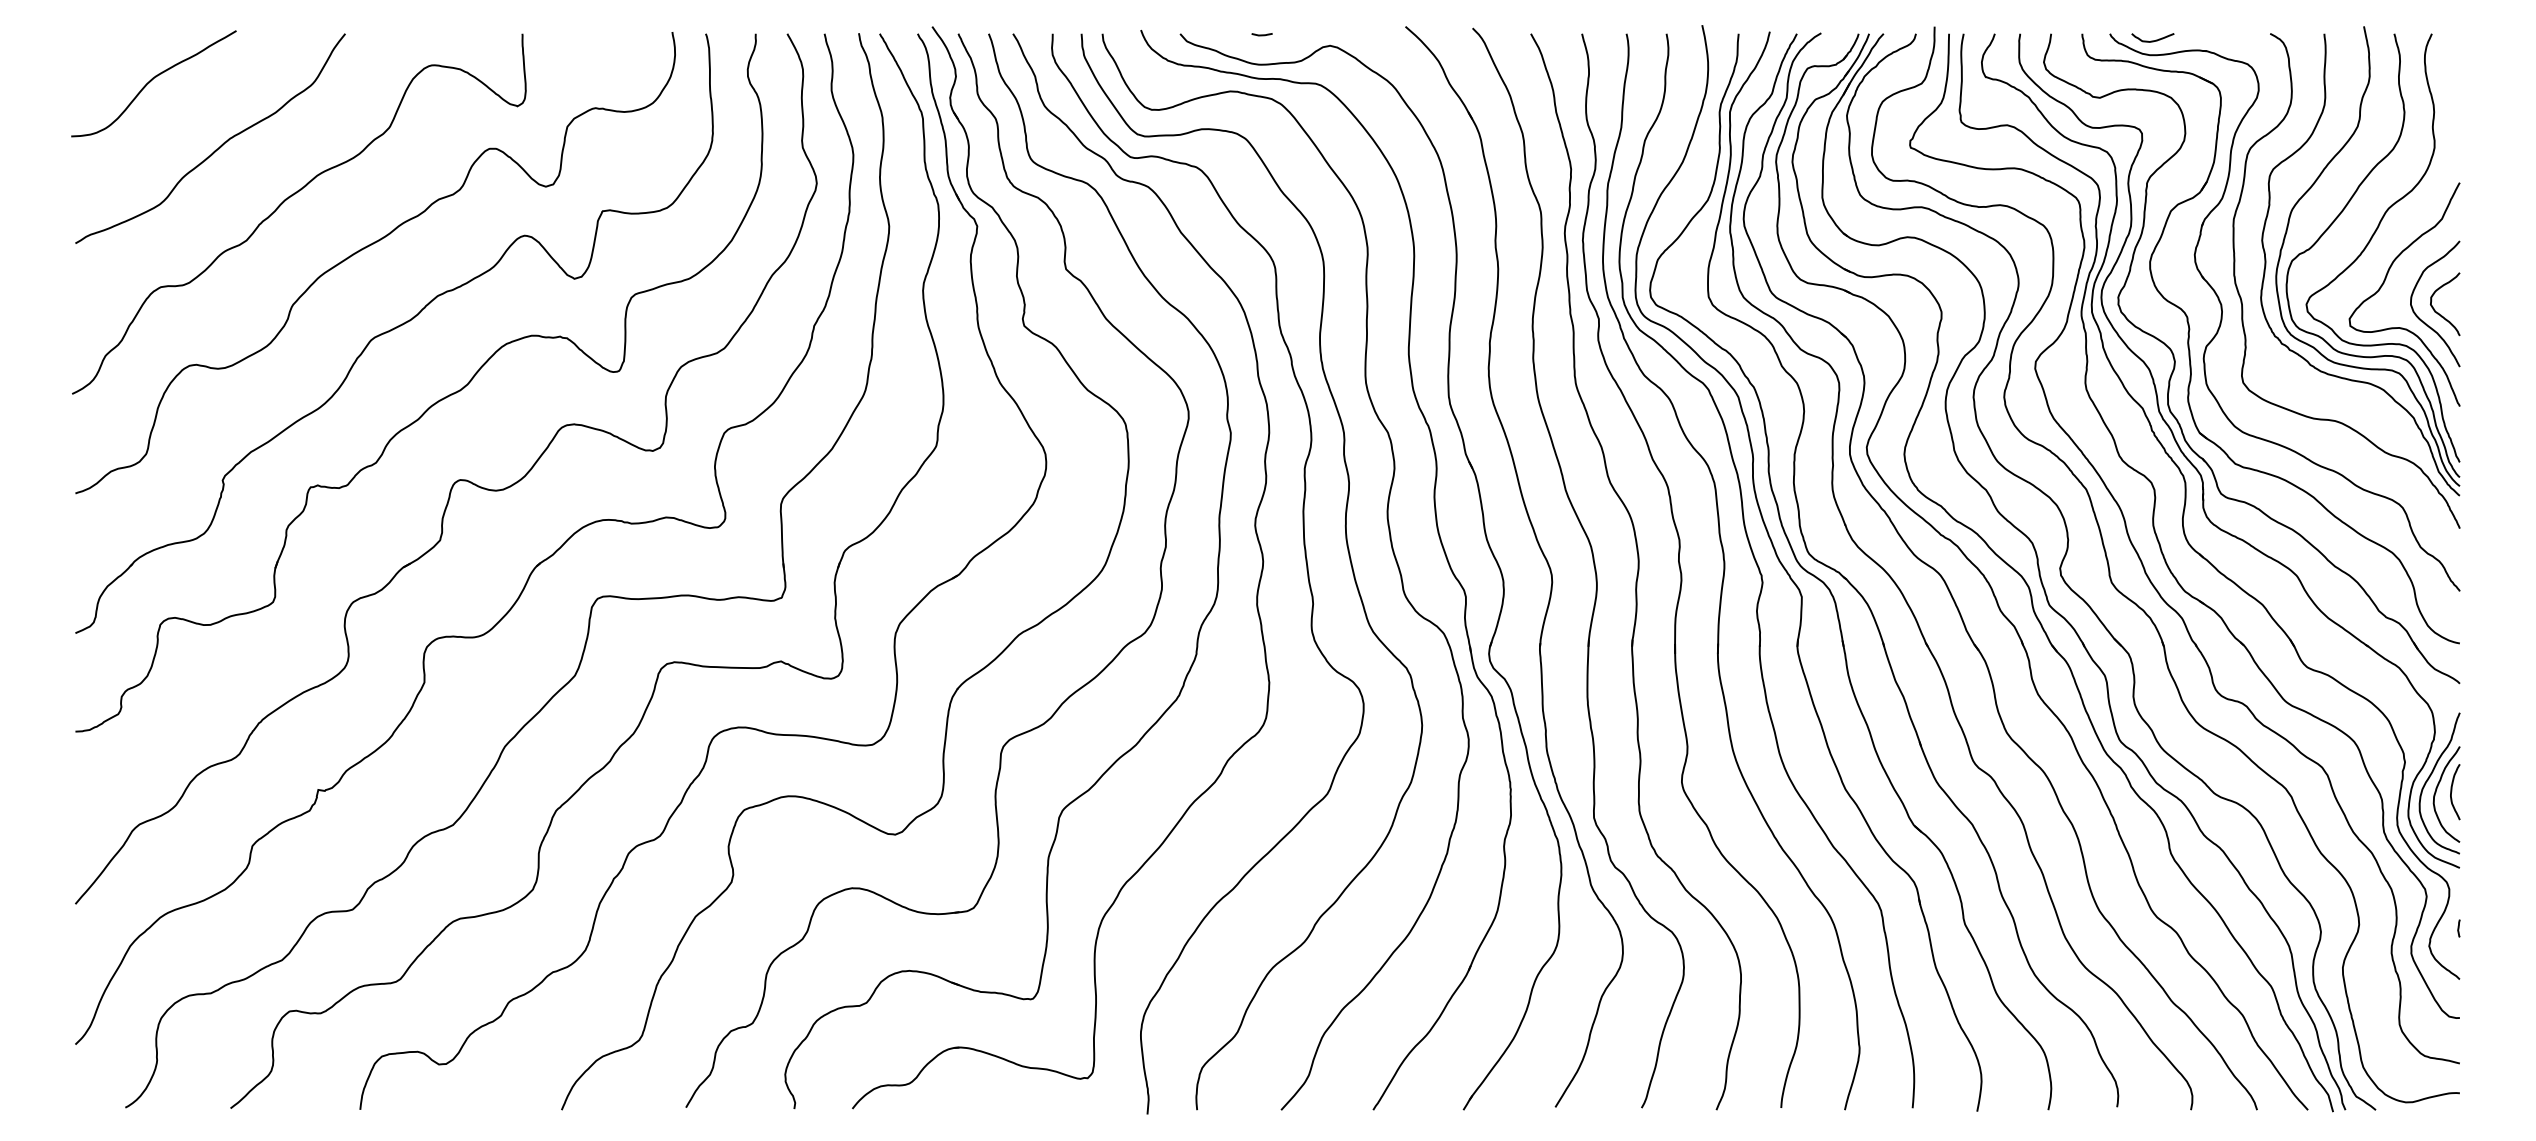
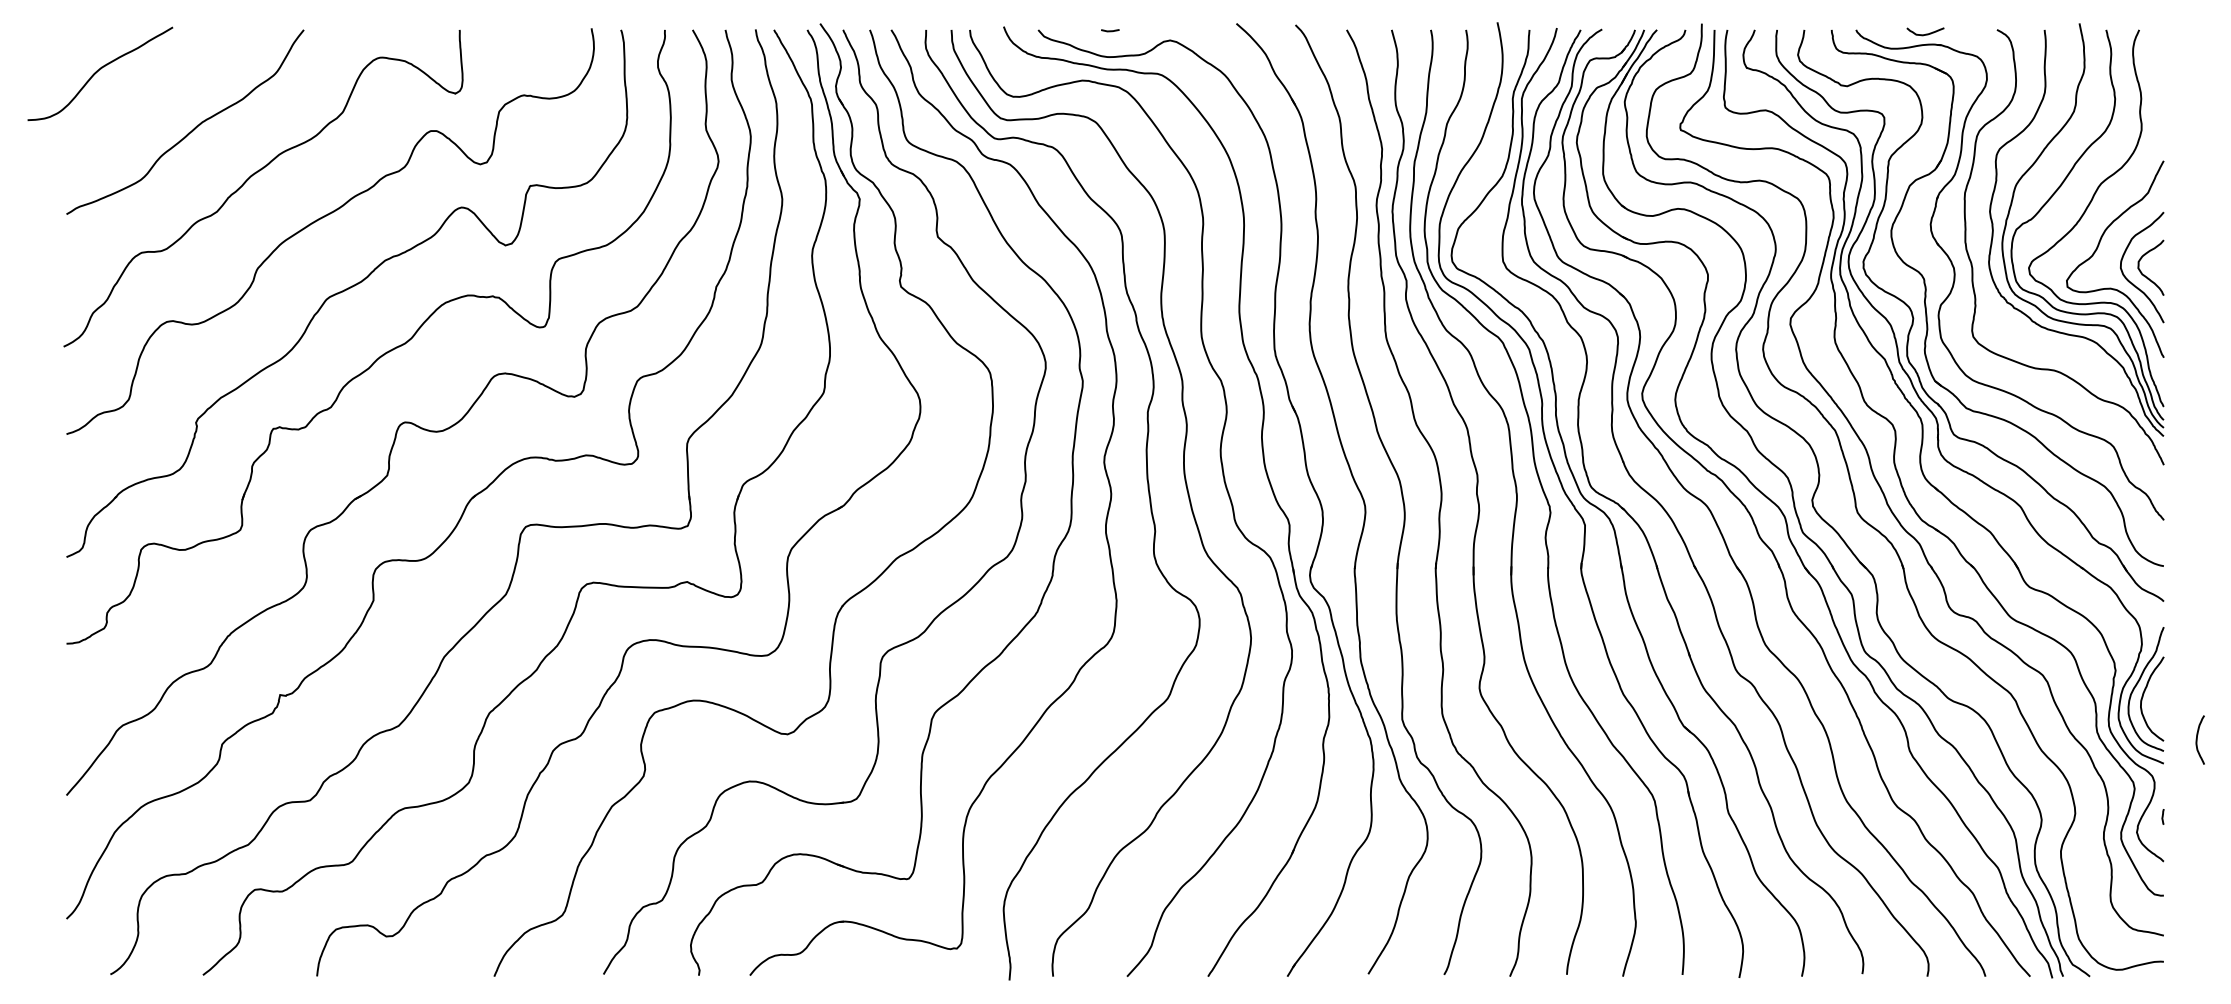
curve: (2152, 40) -> (1925, 34), moved
curve: (151, 81) -> (98, 71), moved
curve: (2452, 791) -> (2197, 739), moved

